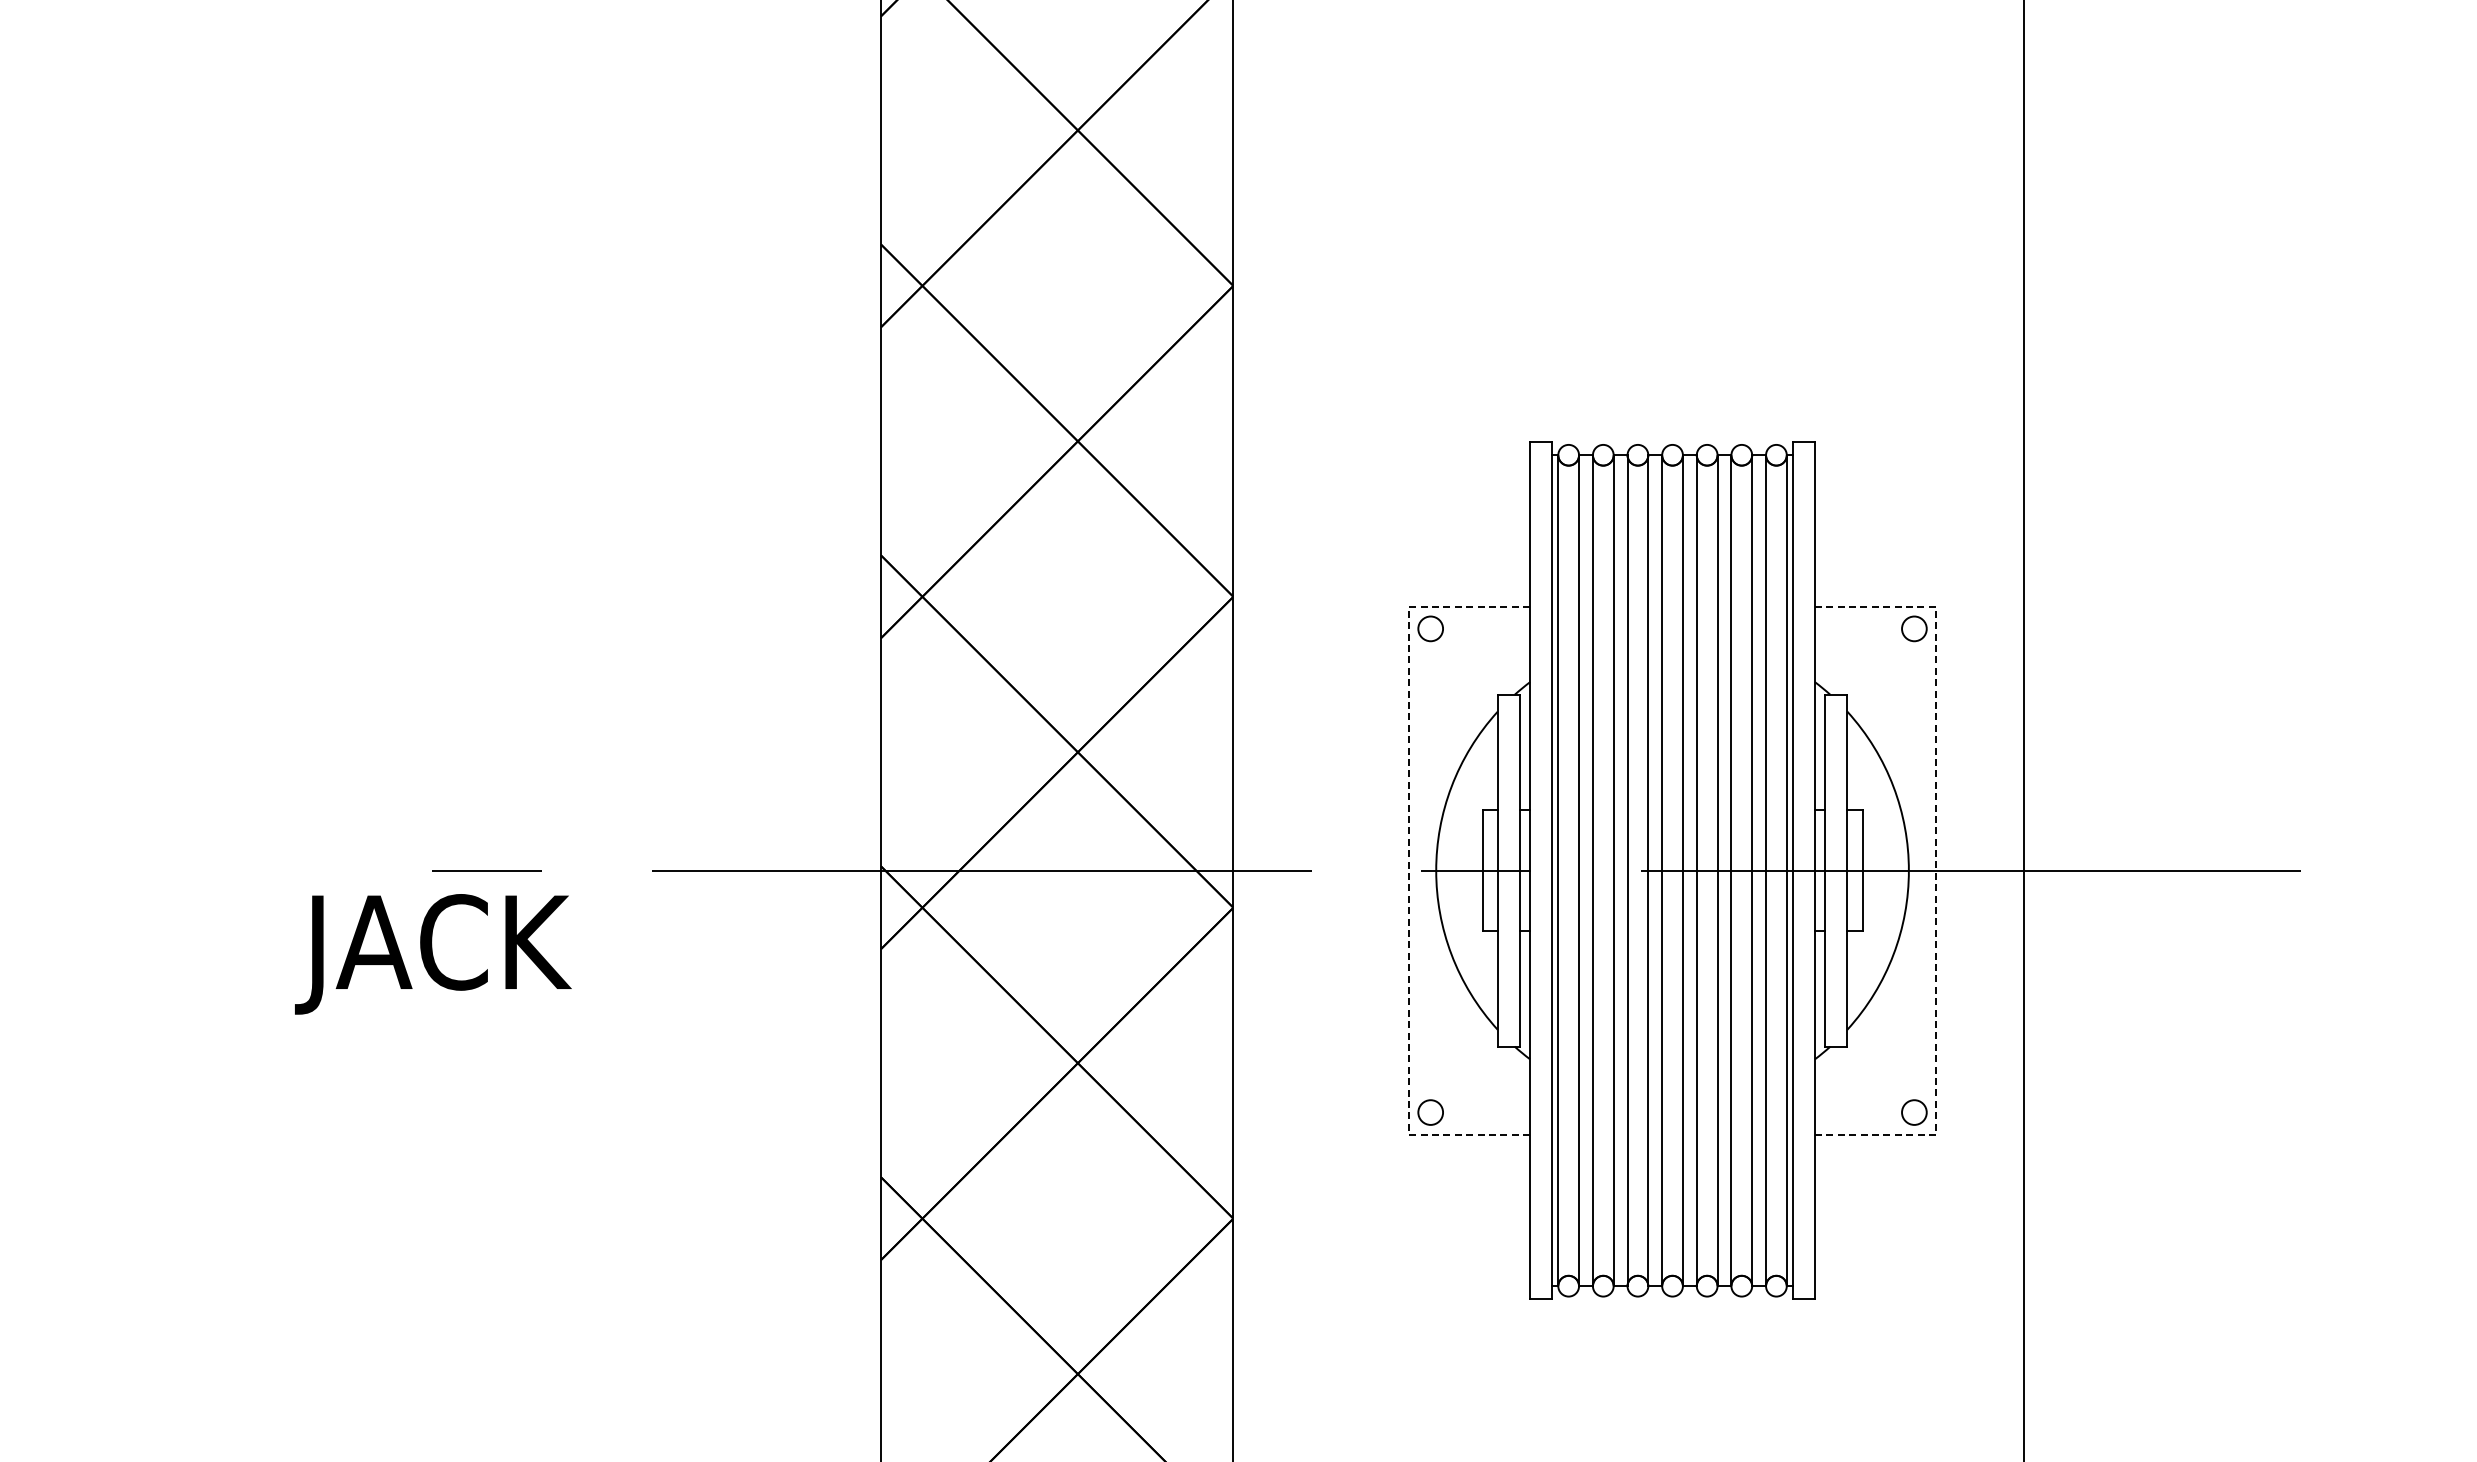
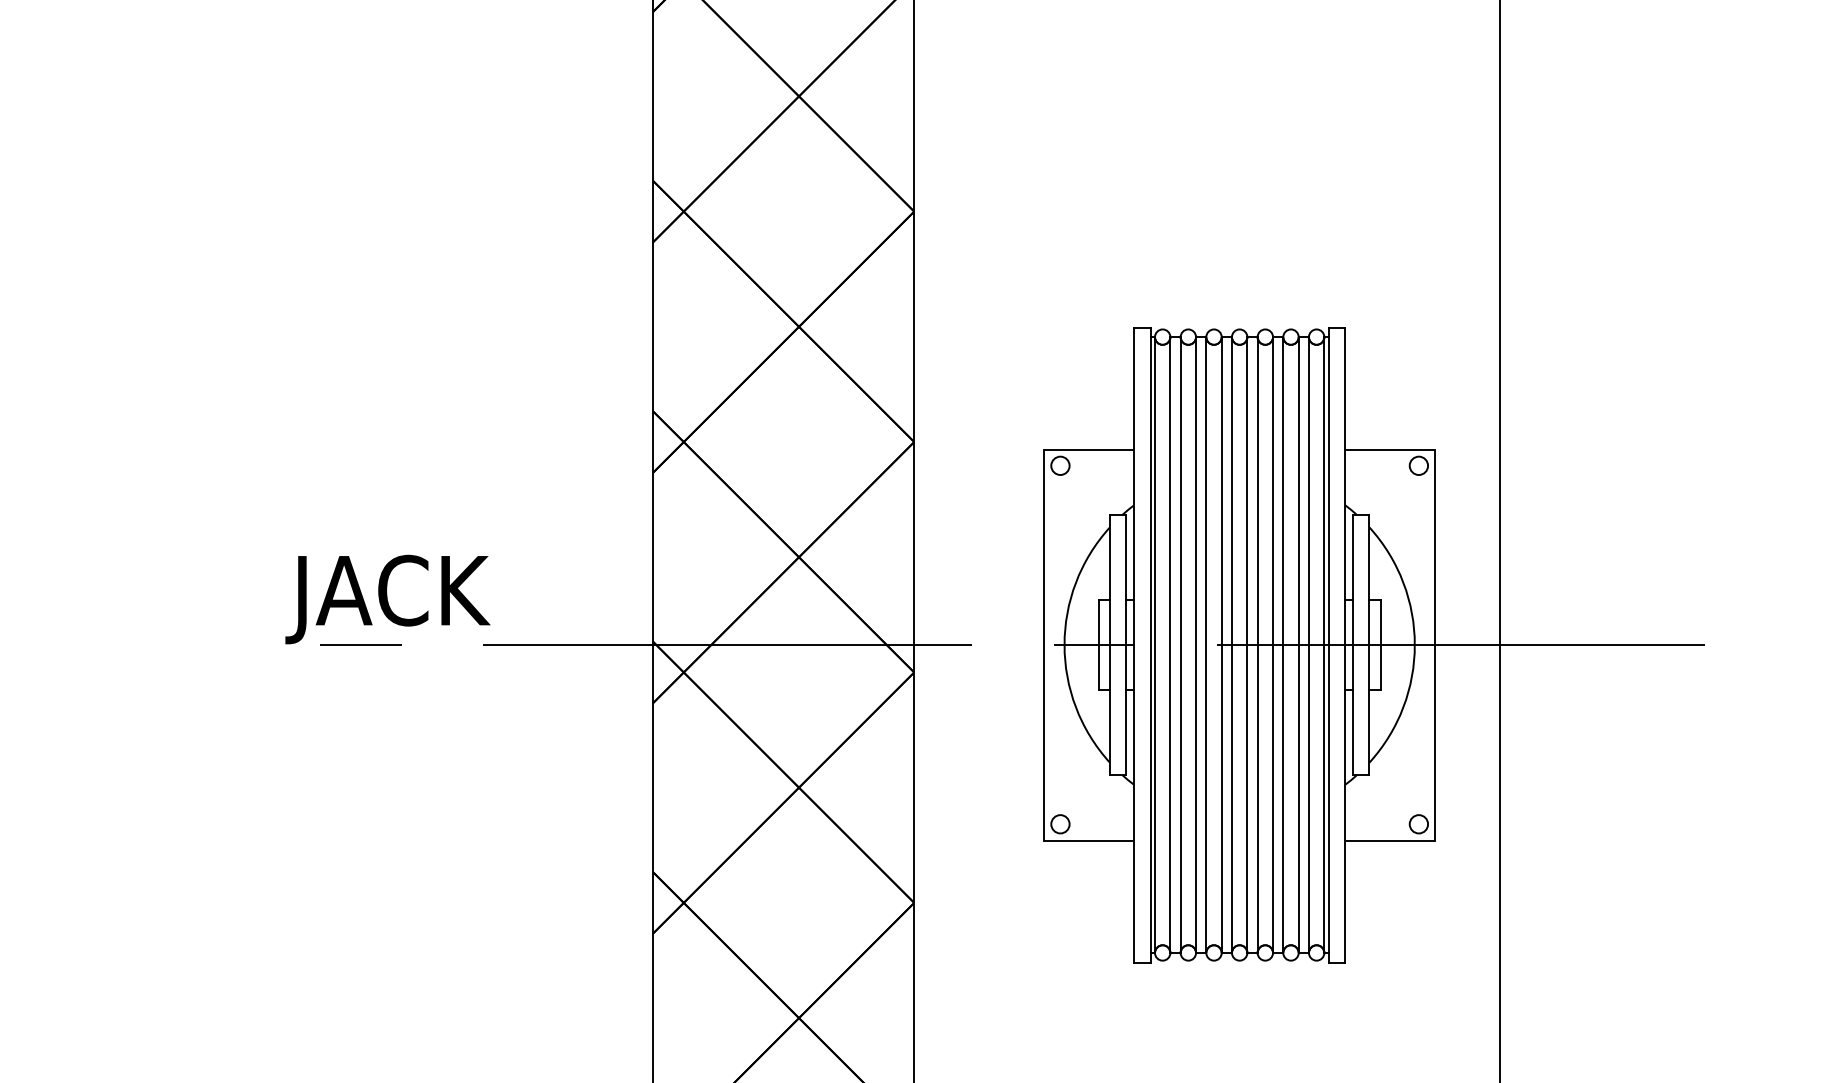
line: (1408, 870) -> (1043, 644), dashed -> solid
line: (1936, 870) -> (1435, 644), dashed -> solid
text: (433, 954) -> (388, 599), moved

